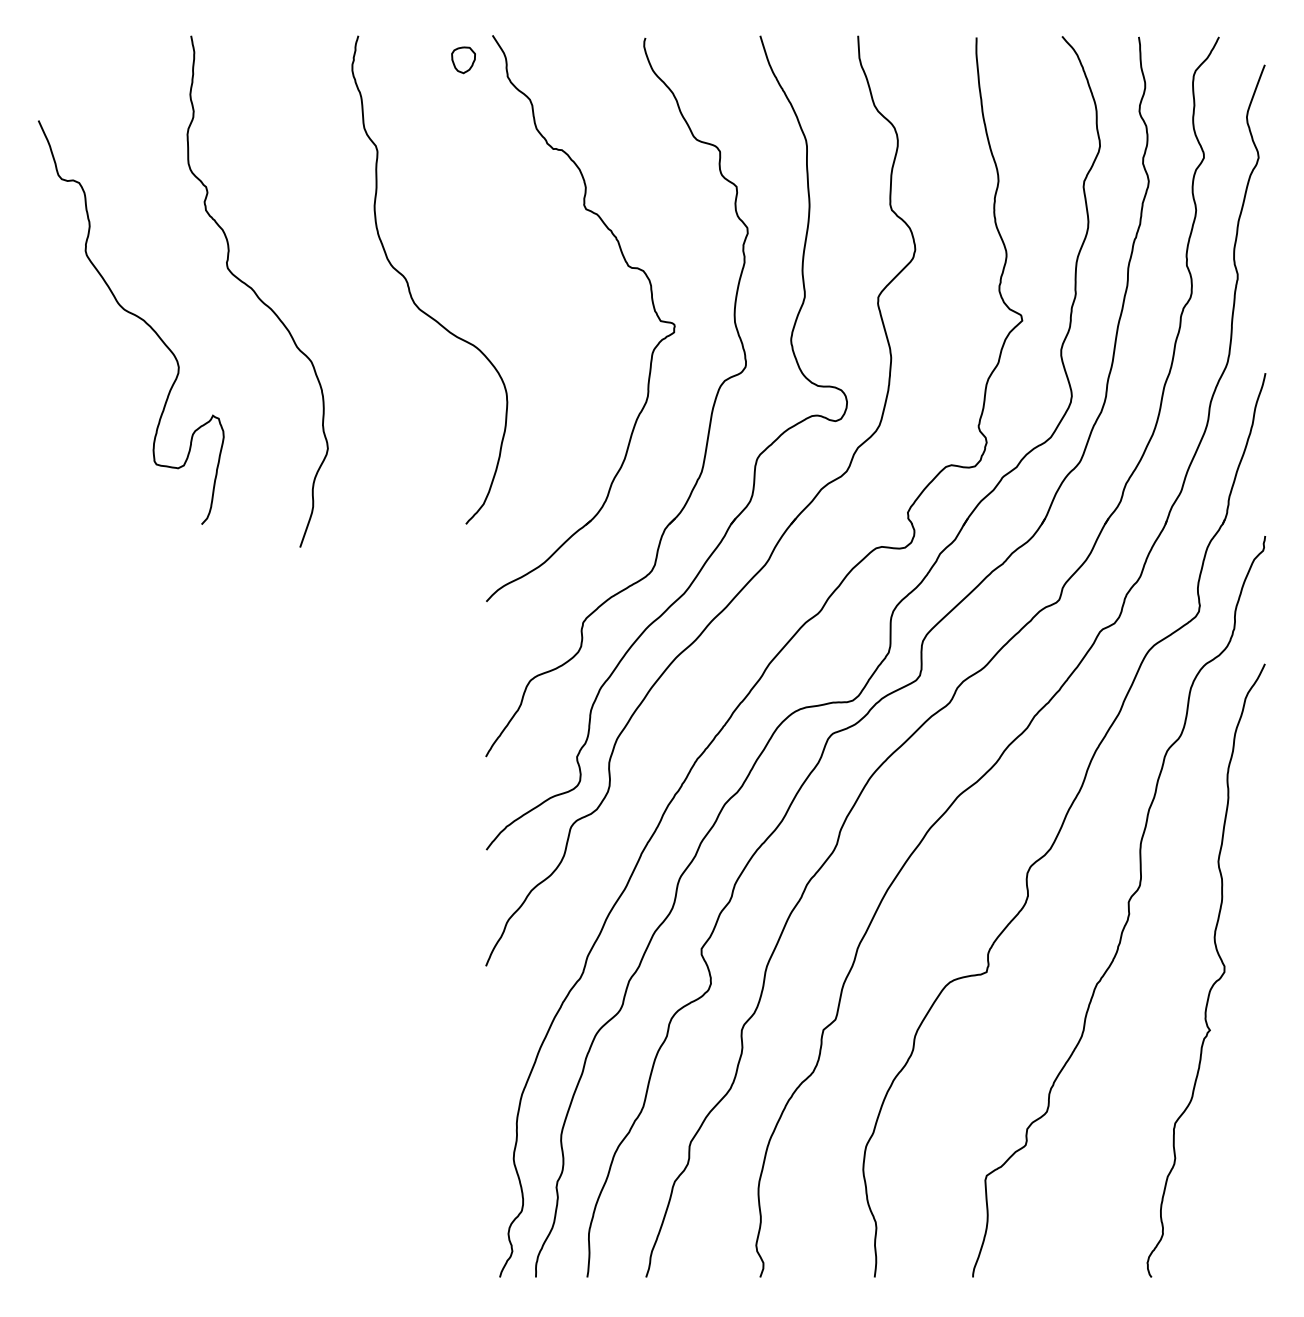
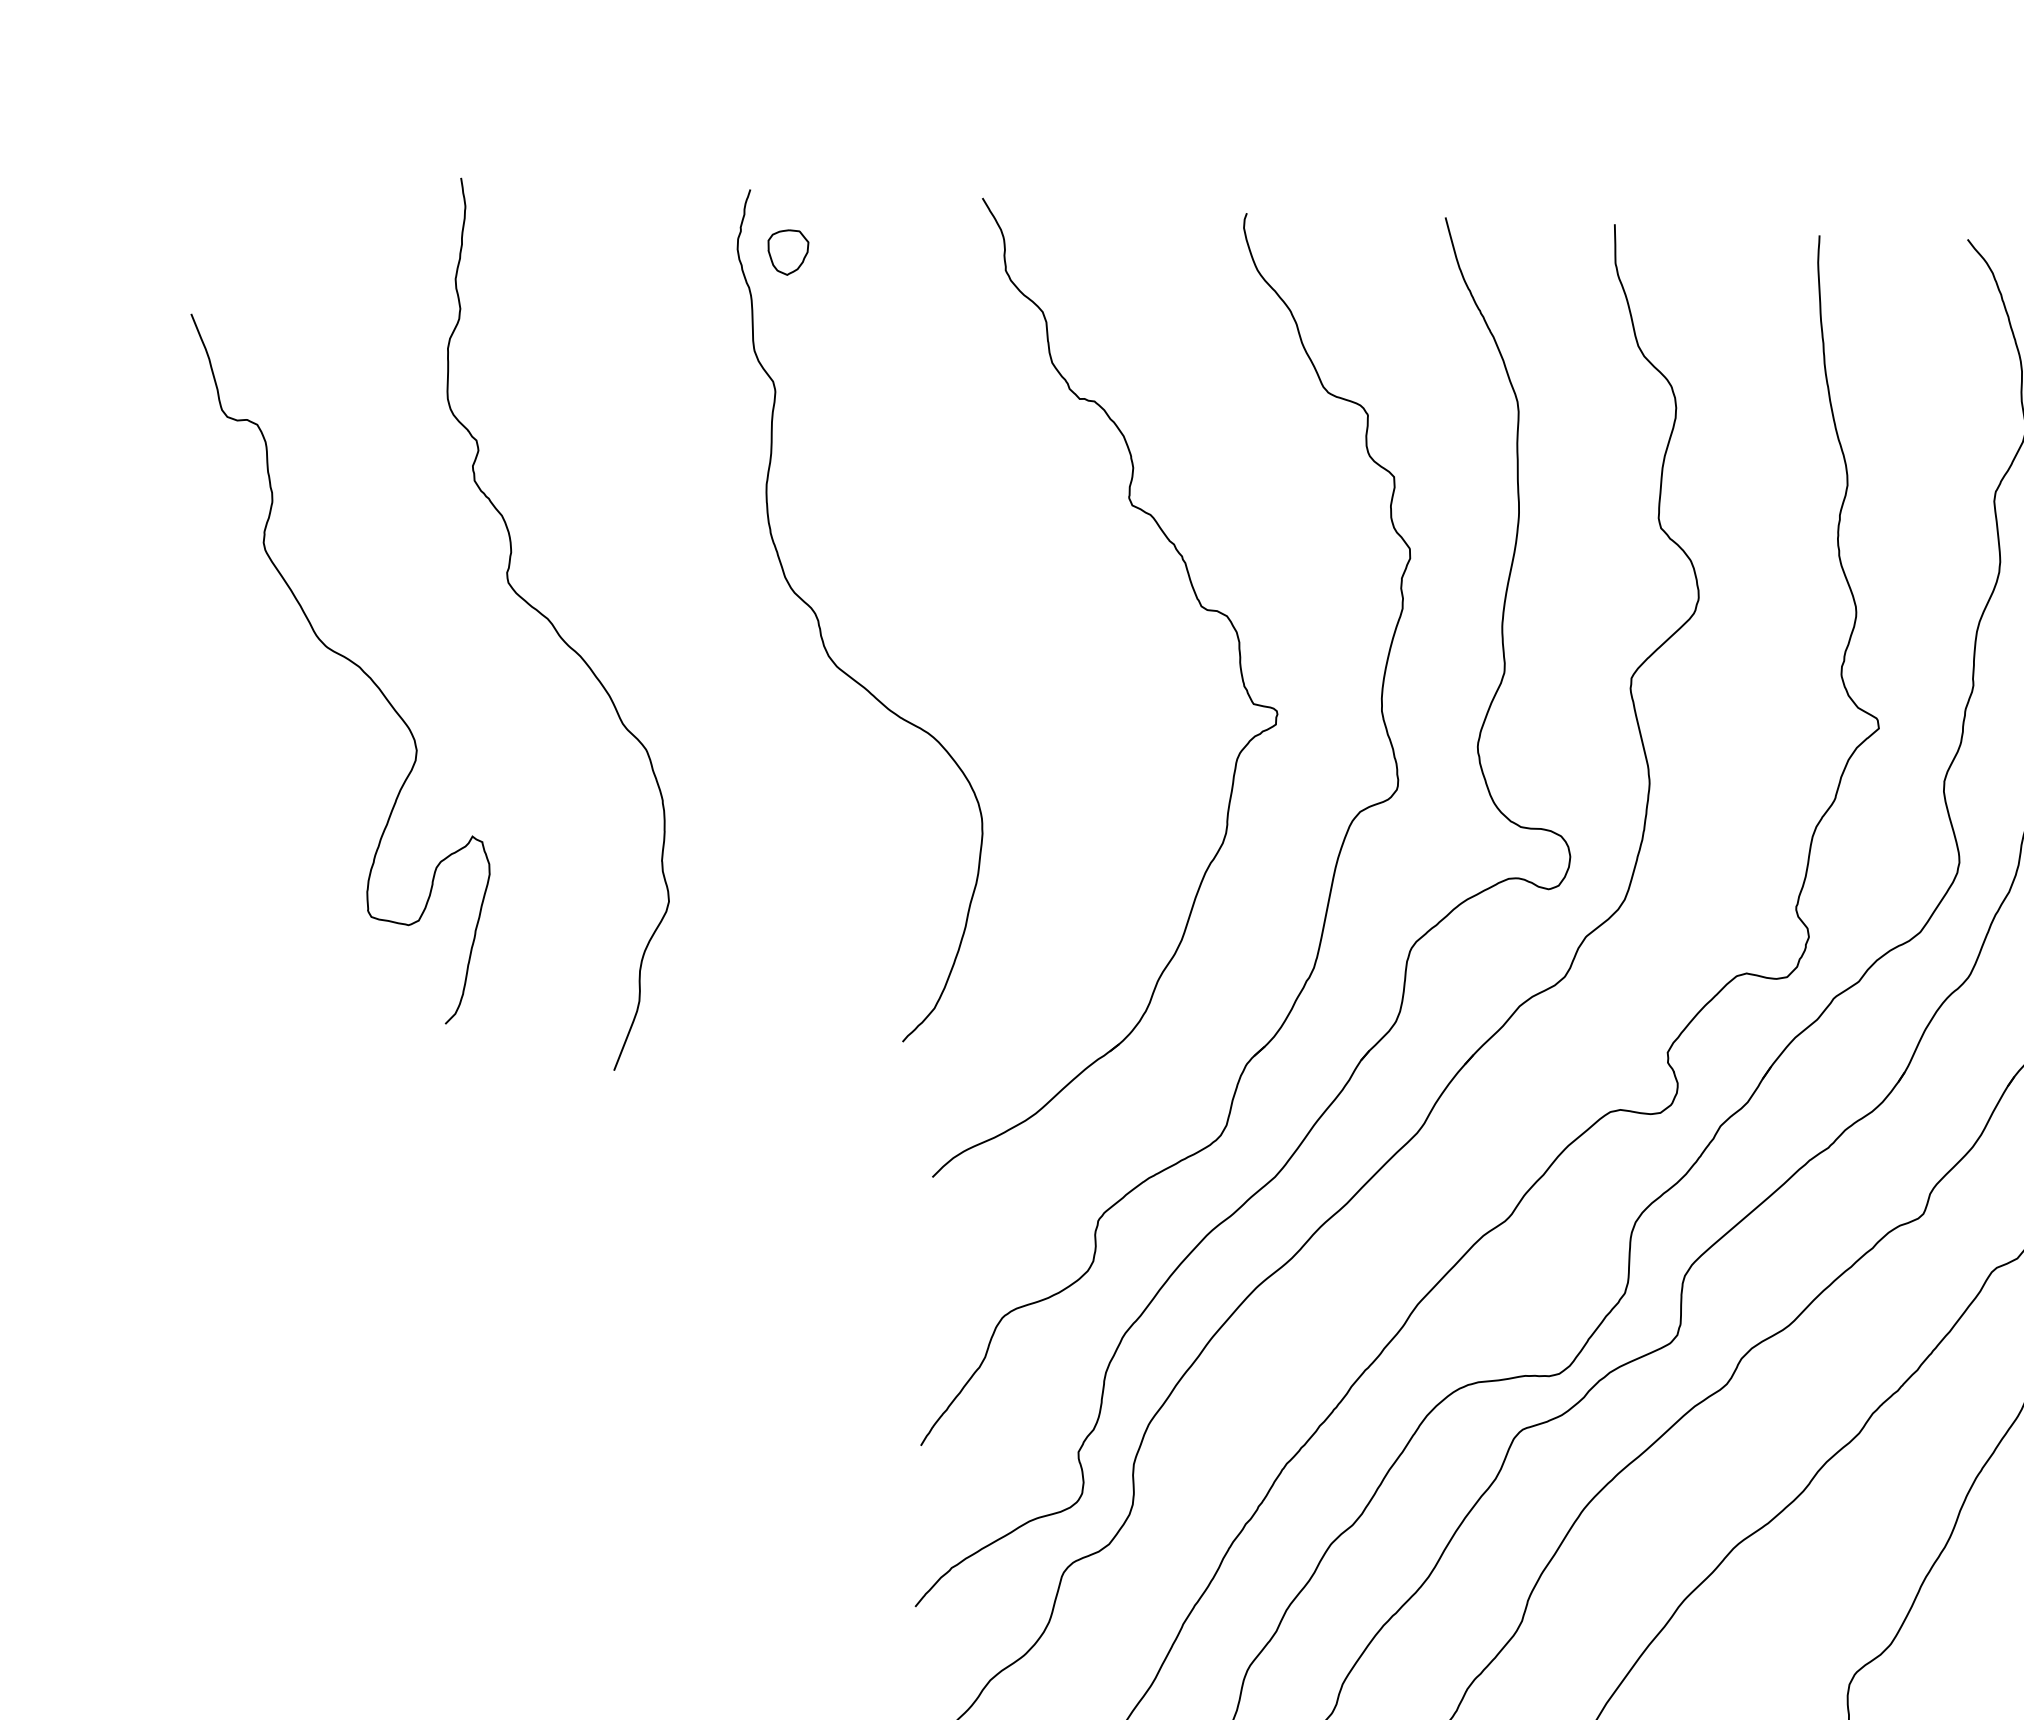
part: (463, 60) -> (787, 252), moved

